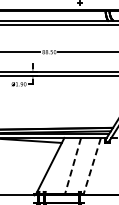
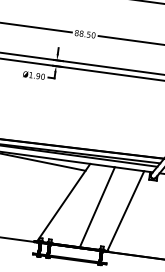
line: (72, 166) -> (96, 207), dashed -> solid
line: (92, 166) -> (126, 211), dashed -> solid

